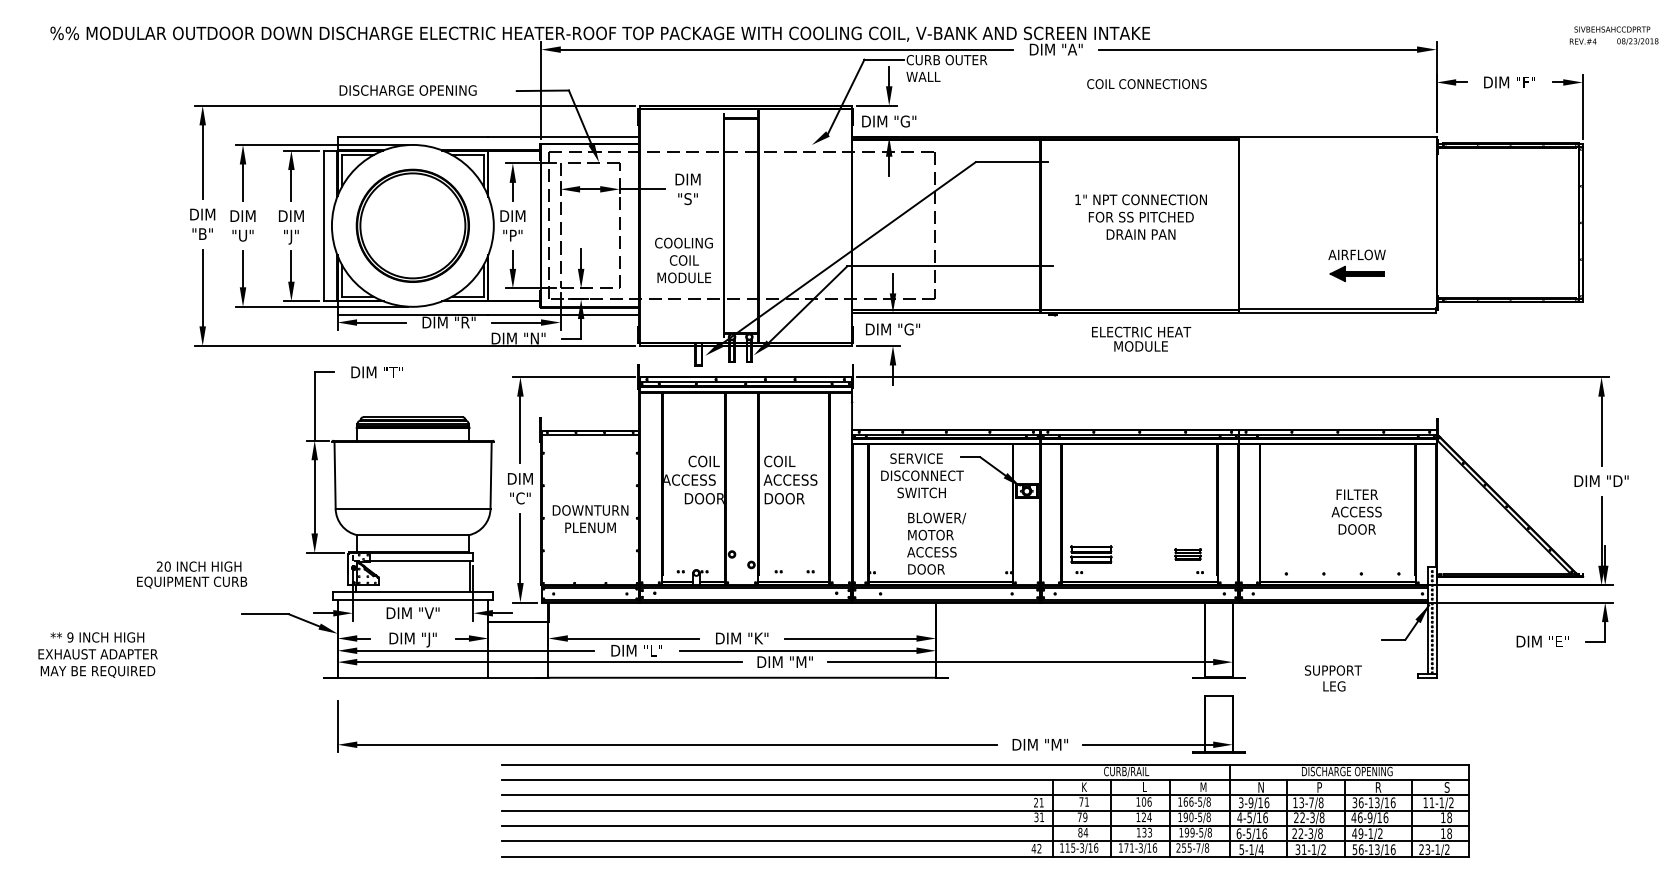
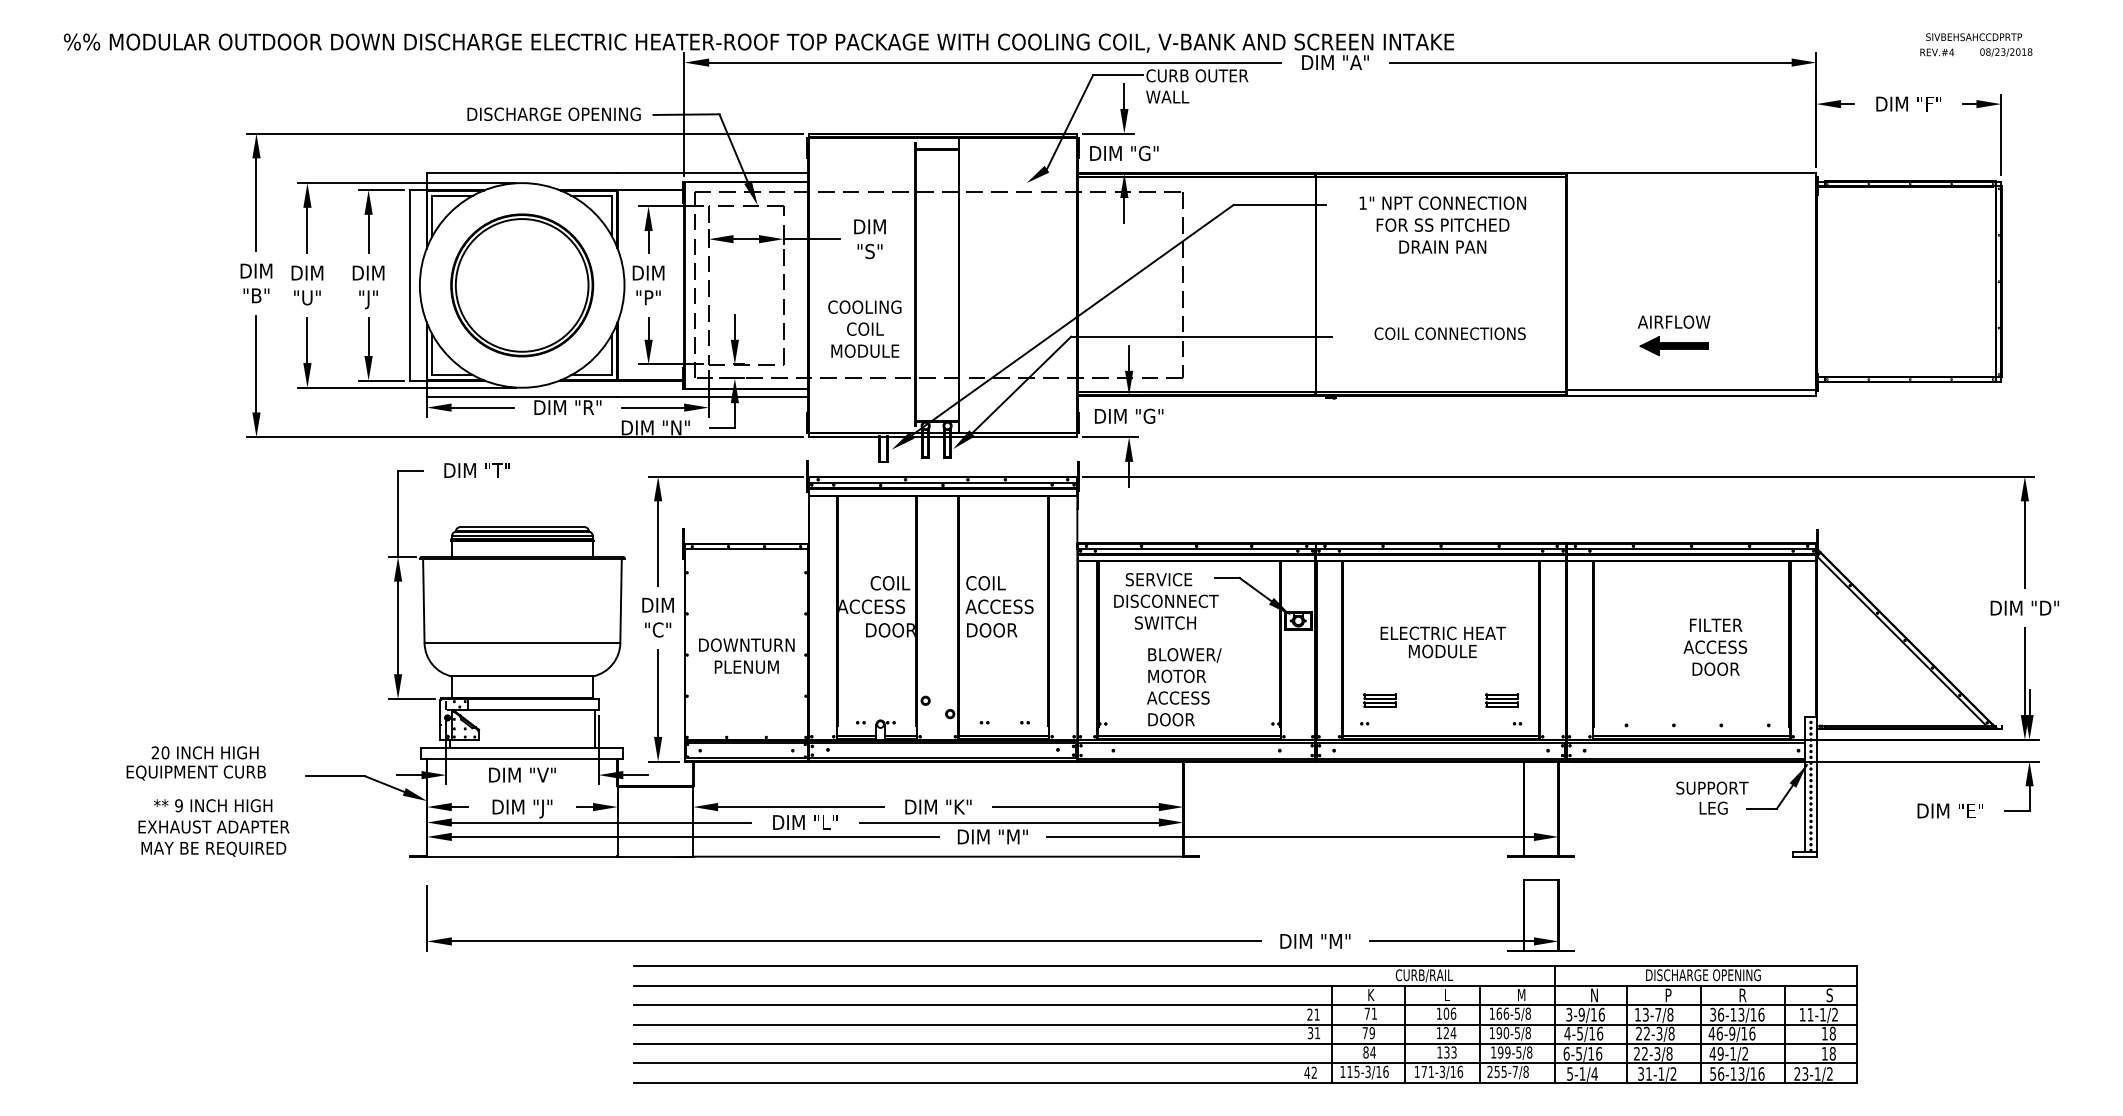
text: (1613, 35) -> (1975, 44), moved
text: (1146, 84) -> (1449, 334), moved
text: (407, 90) -> (553, 114), moved
text: (1140, 216) -> (1442, 224), moved
part: (1356, 265) -> (1673, 335), moved
text: (1141, 338) -> (1443, 641), moved
part: (1091, 554) -> (1380, 700), size x0.62
text: (192, 574) -> (196, 762), moved
text: (97, 654) -> (213, 827), moved
text: (1333, 678) -> (1712, 798), moved

